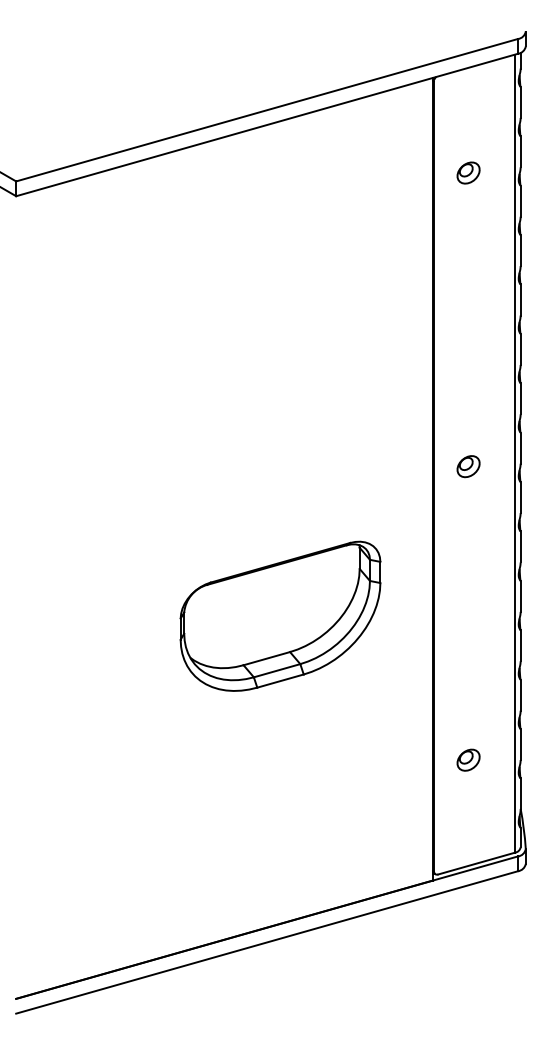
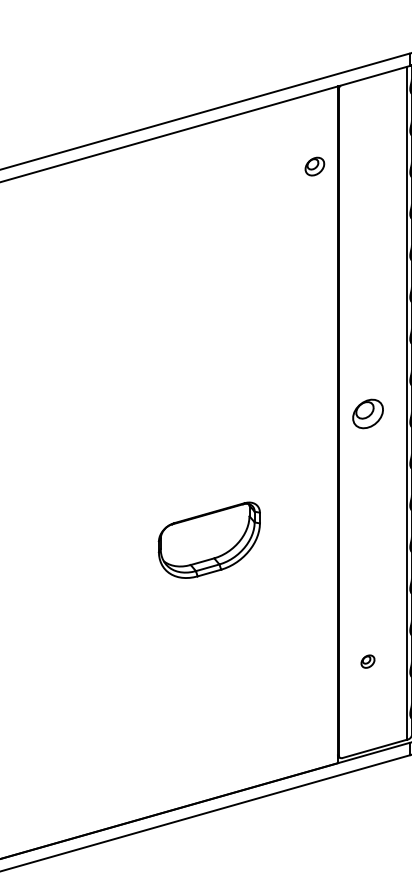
part: (468, 172) -> (314, 166), moved
part: (468, 466) -> (367, 414), size x1.6
part: (280, 615) -> (209, 539), size x0.6
part: (468, 759) -> (367, 661), size x0.7

